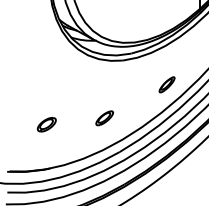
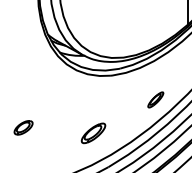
part: (104, 118) -> (93, 133), size x1.4
part: (46, 124) -> (23, 127), moved

